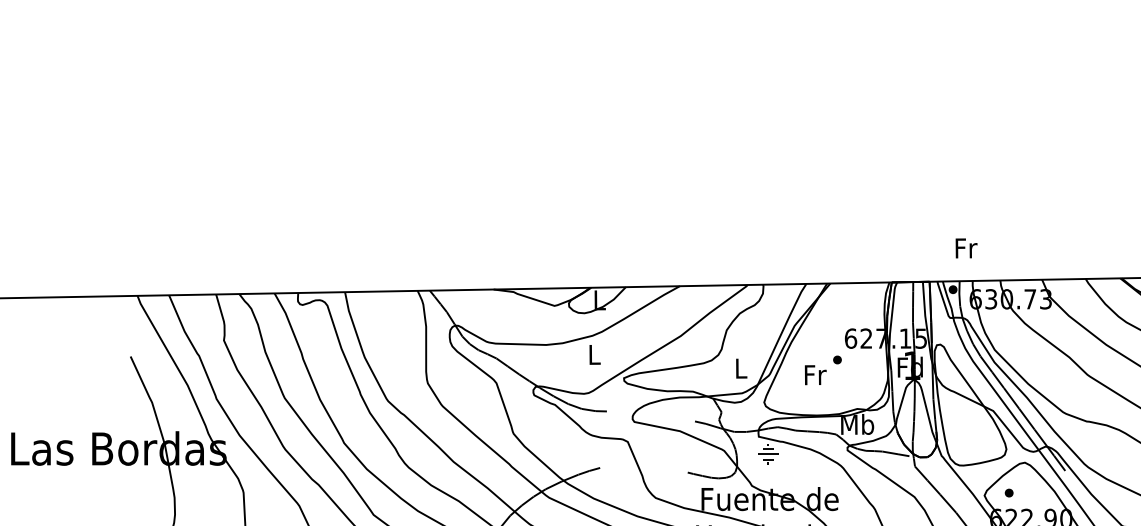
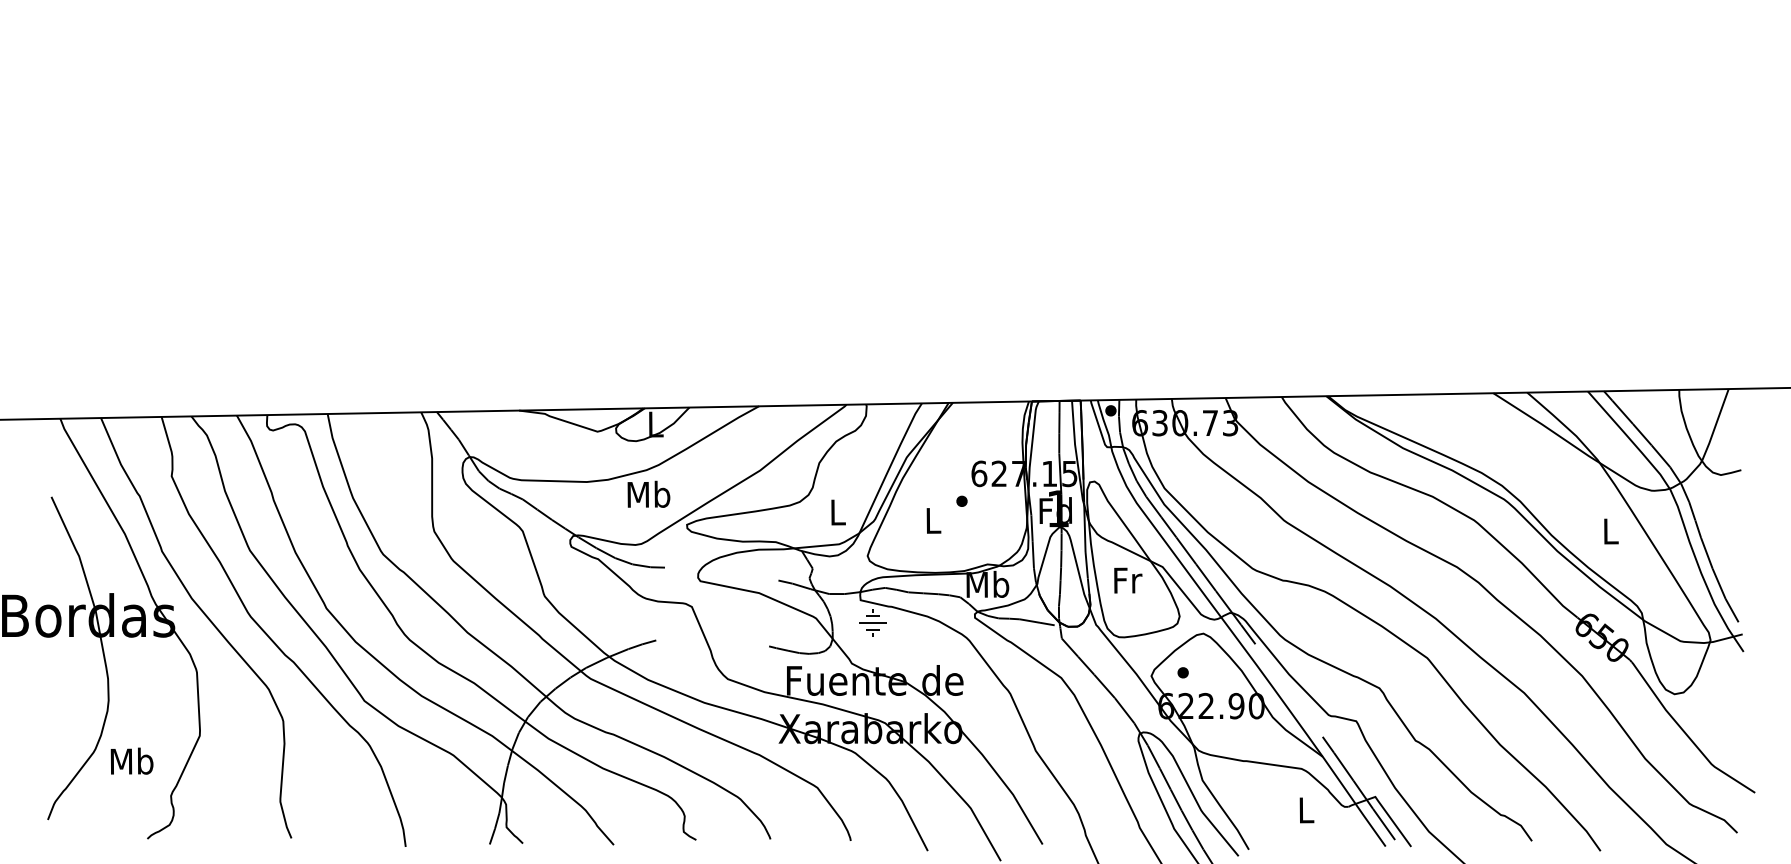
text: (966, 248) -> (1128, 580), moved
text: (594, 353) -> (648, 493), L -> Mb
text: (816, 374) -> (934, 520), Fr -> L

